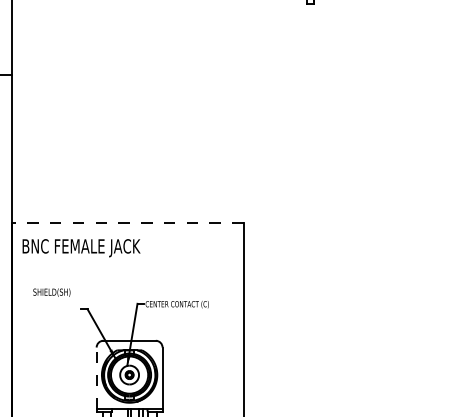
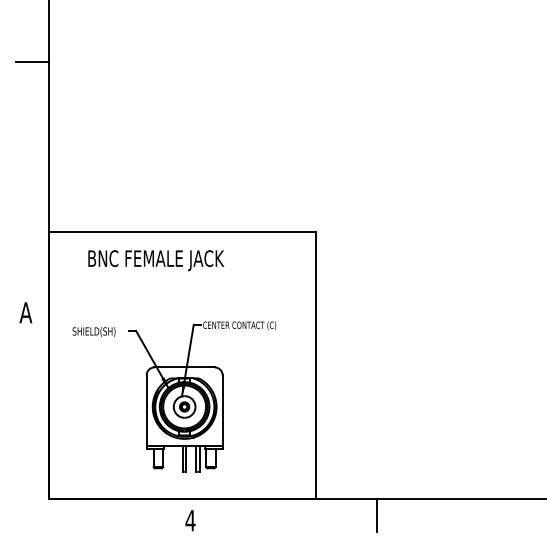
line: (127, 222) -> (182, 231), dashed -> solid
text: (81, 248) -> (156, 260), moved
text: (51, 292) -> (93, 331), moved
line: (96, 378) -> (146, 410), dashed -> solid

